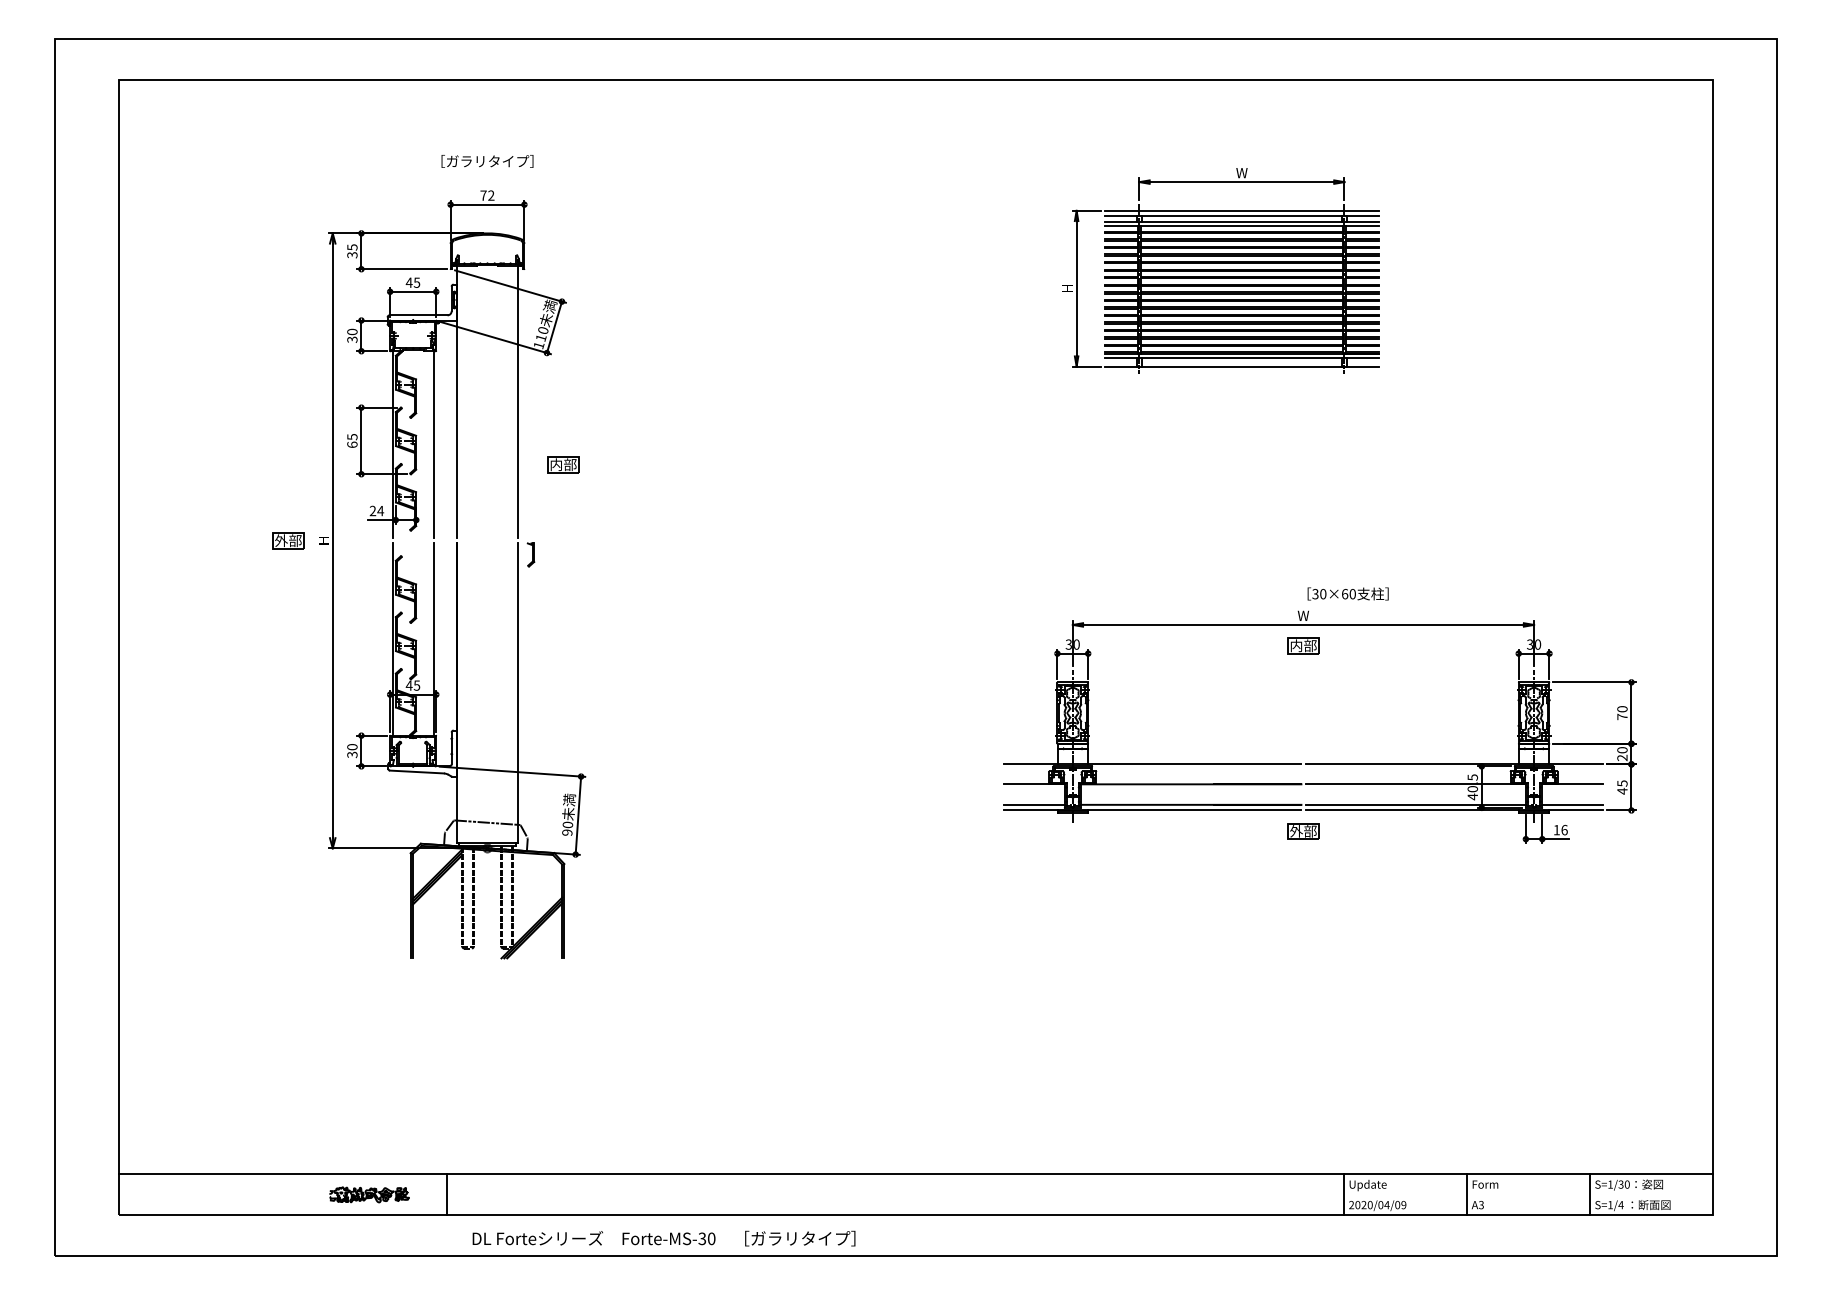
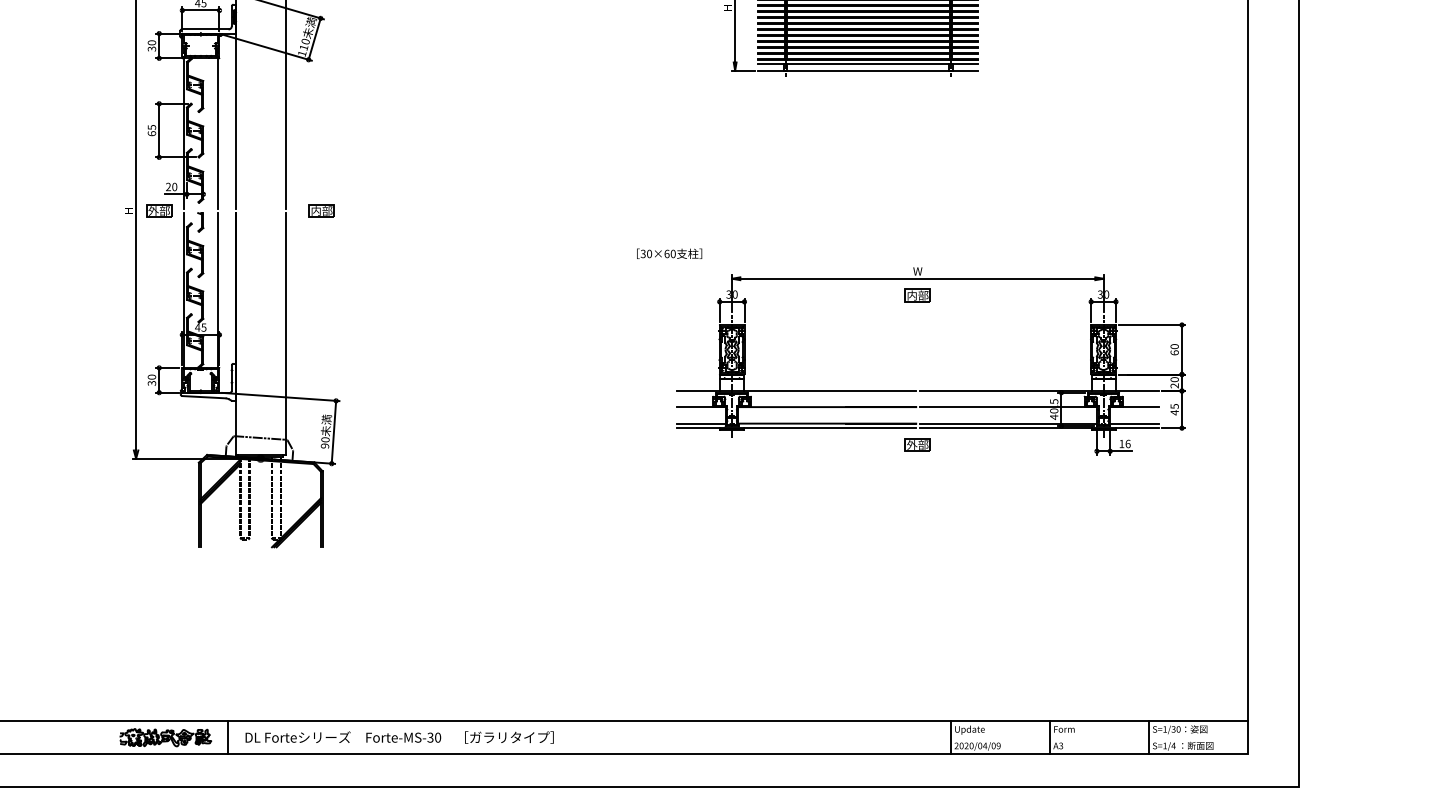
part: (563, 464) -> (321, 210), moved
text: (380, 510) -> (174, 186), 24 -> 20
part: (288, 540) -> (159, 210), moved
part: (530, 554) -> (200, 222), moved
text: (1347, 593) -> (669, 253), moved
text: (1622, 716) -> (1174, 352), 70 -> 60
part: (369, 1194) -> (165, 737), size x1.43
text: (663, 1238) -> (399, 737), moved

